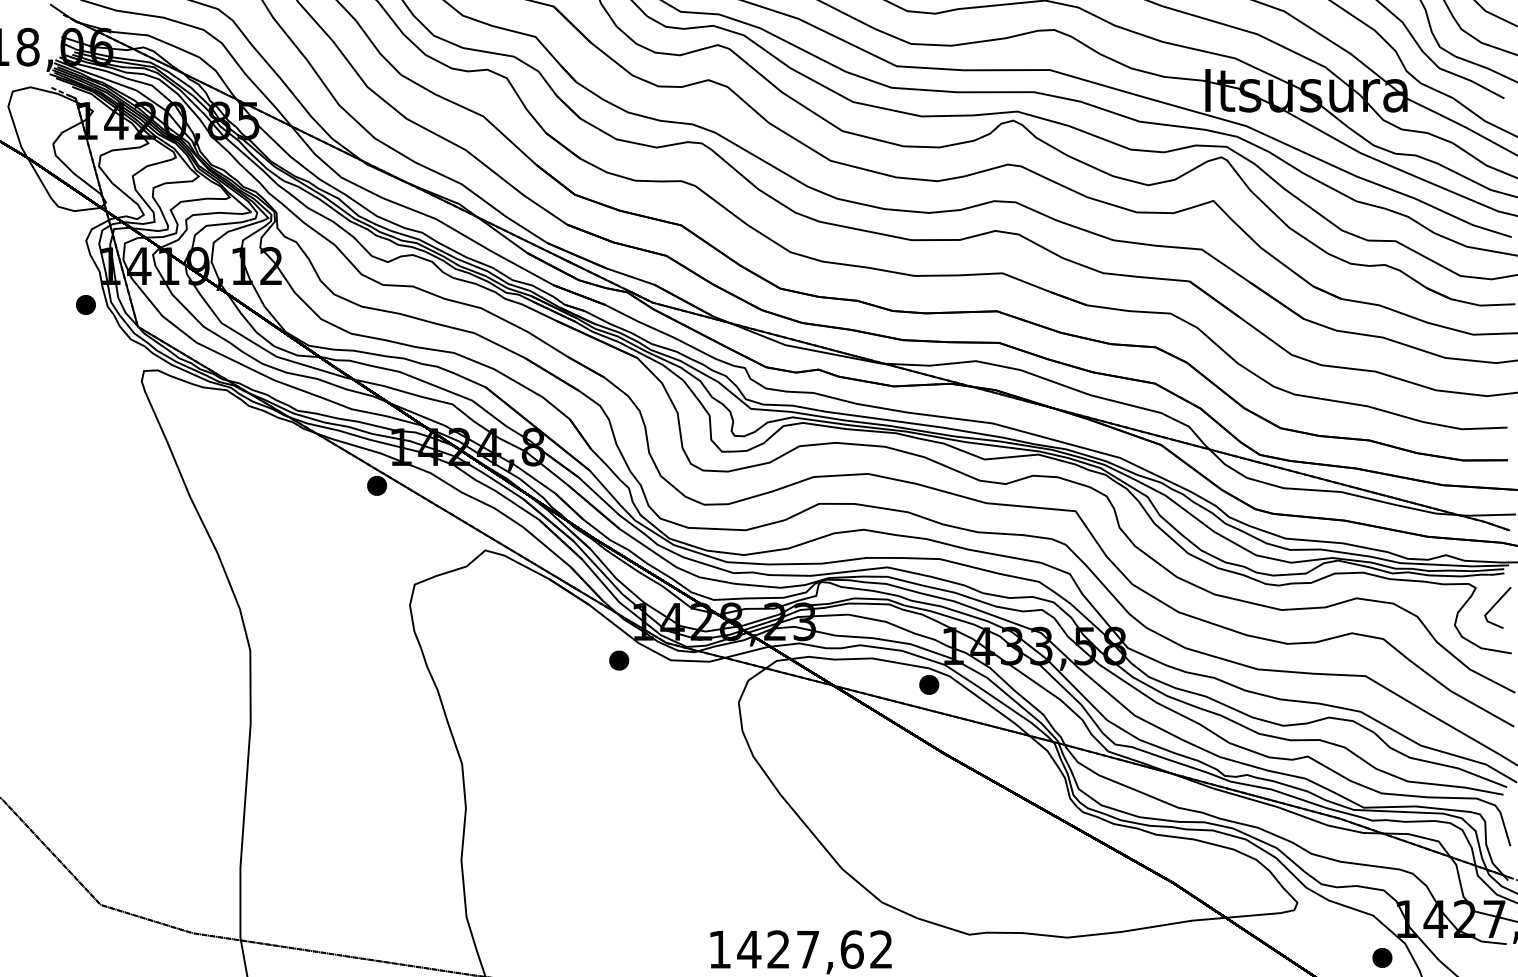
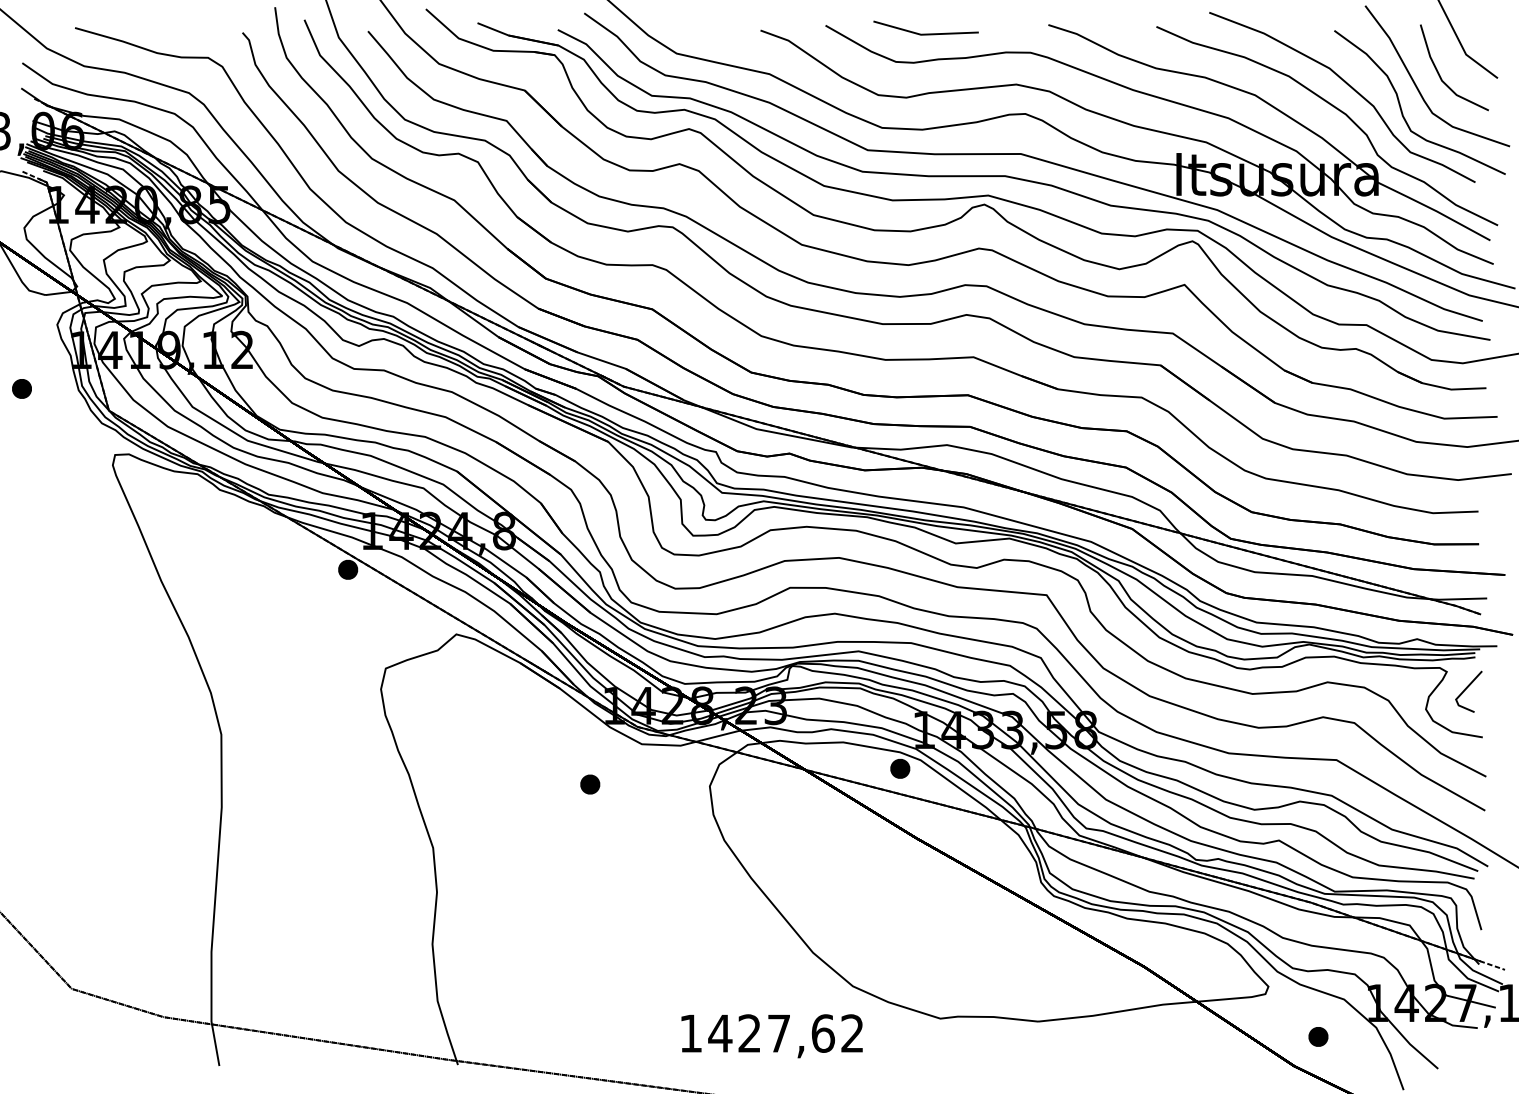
part: (85, 304) -> (21, 388), moved
part: (619, 660) -> (590, 784), moved
part: (1382, 957) -> (1318, 1036), moved

